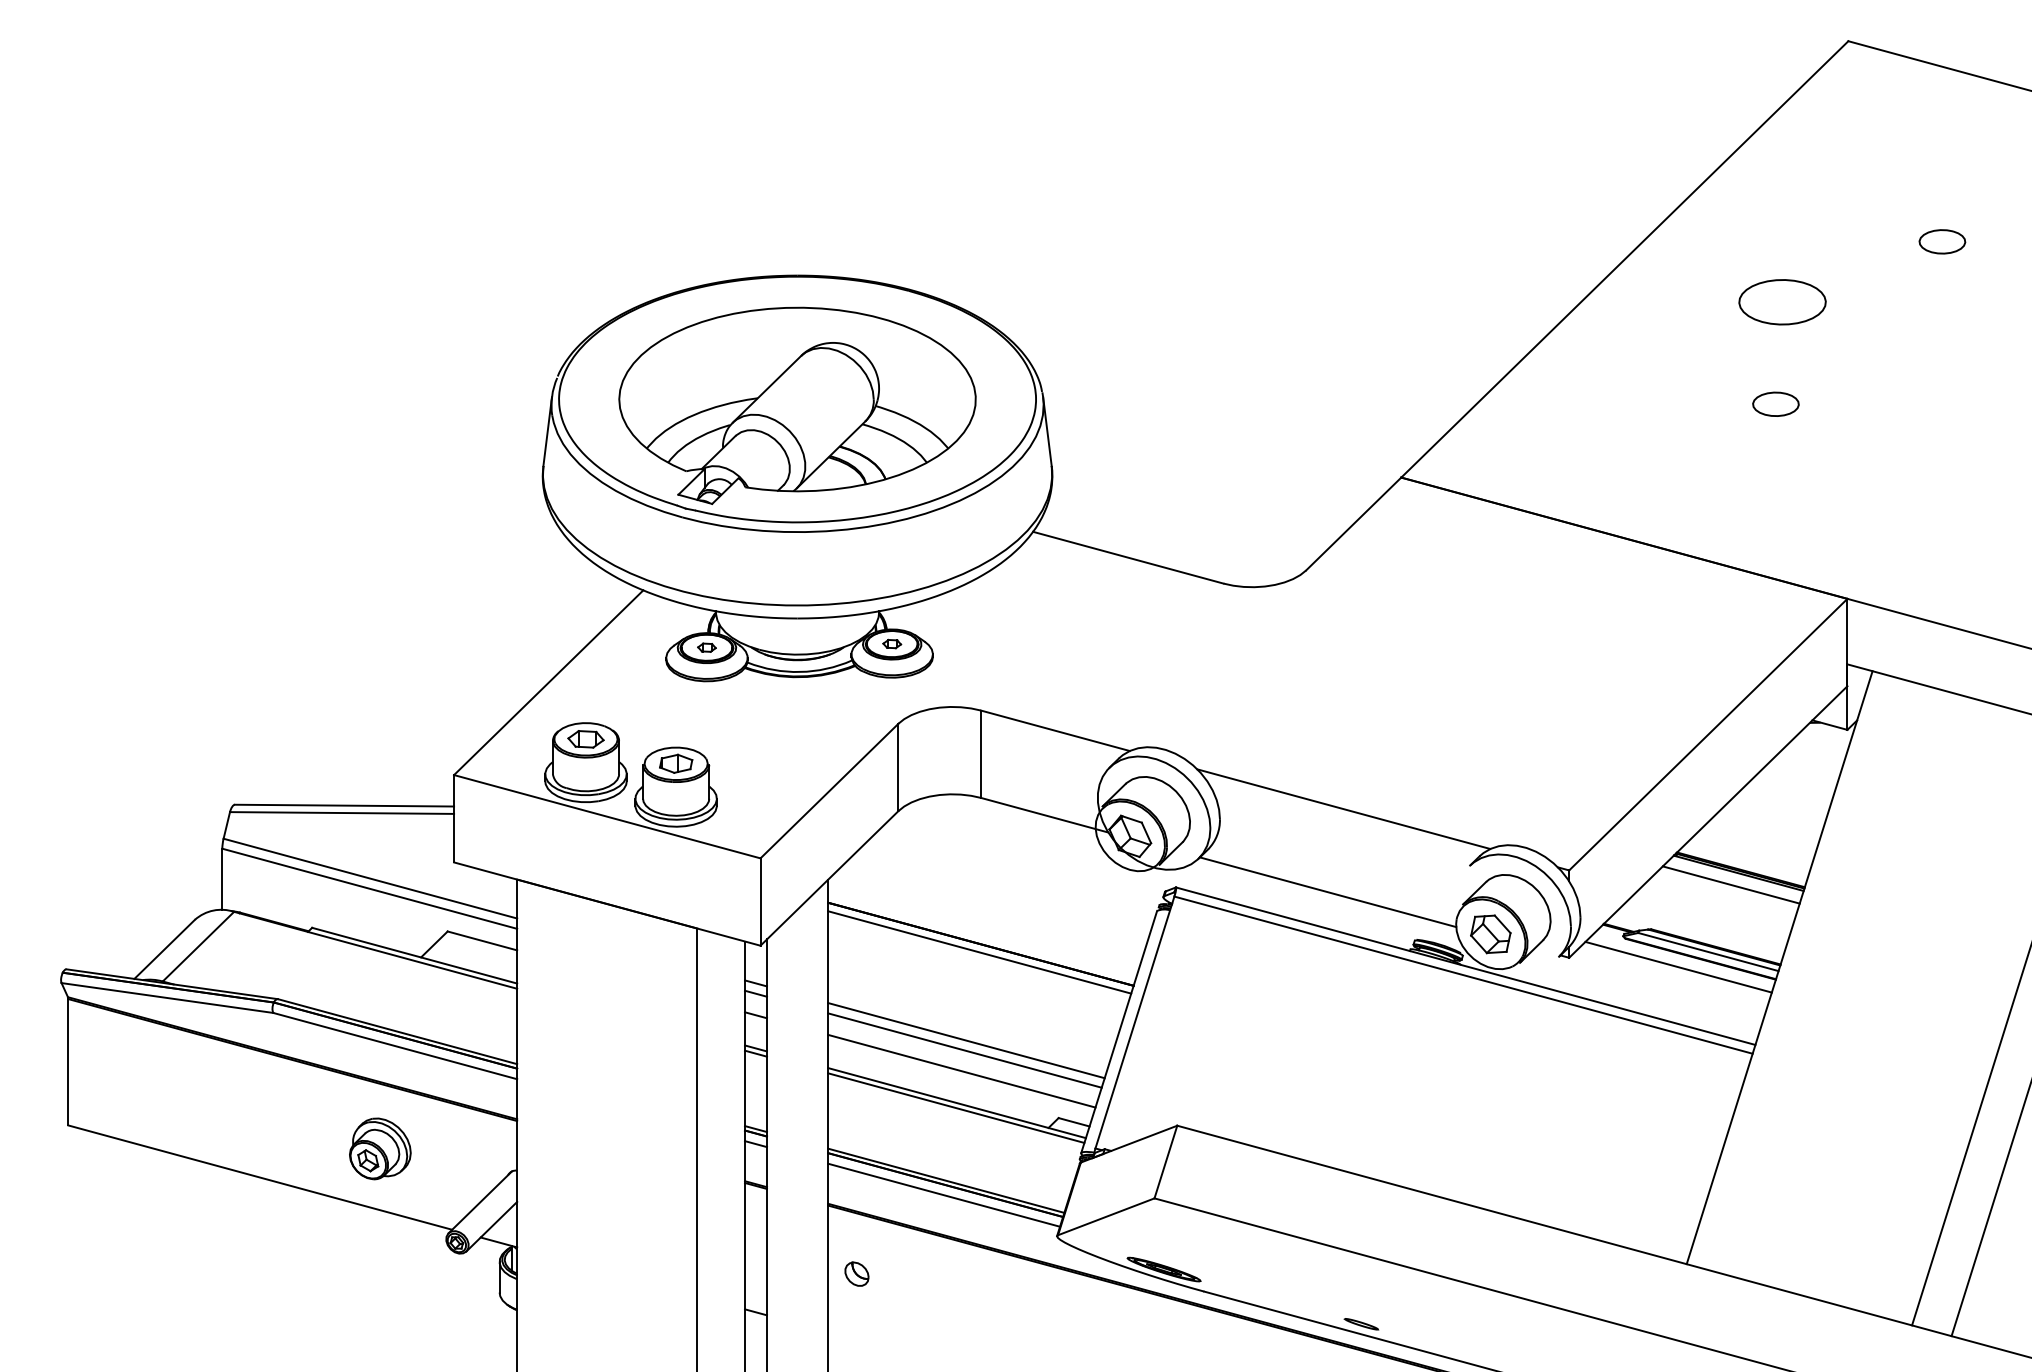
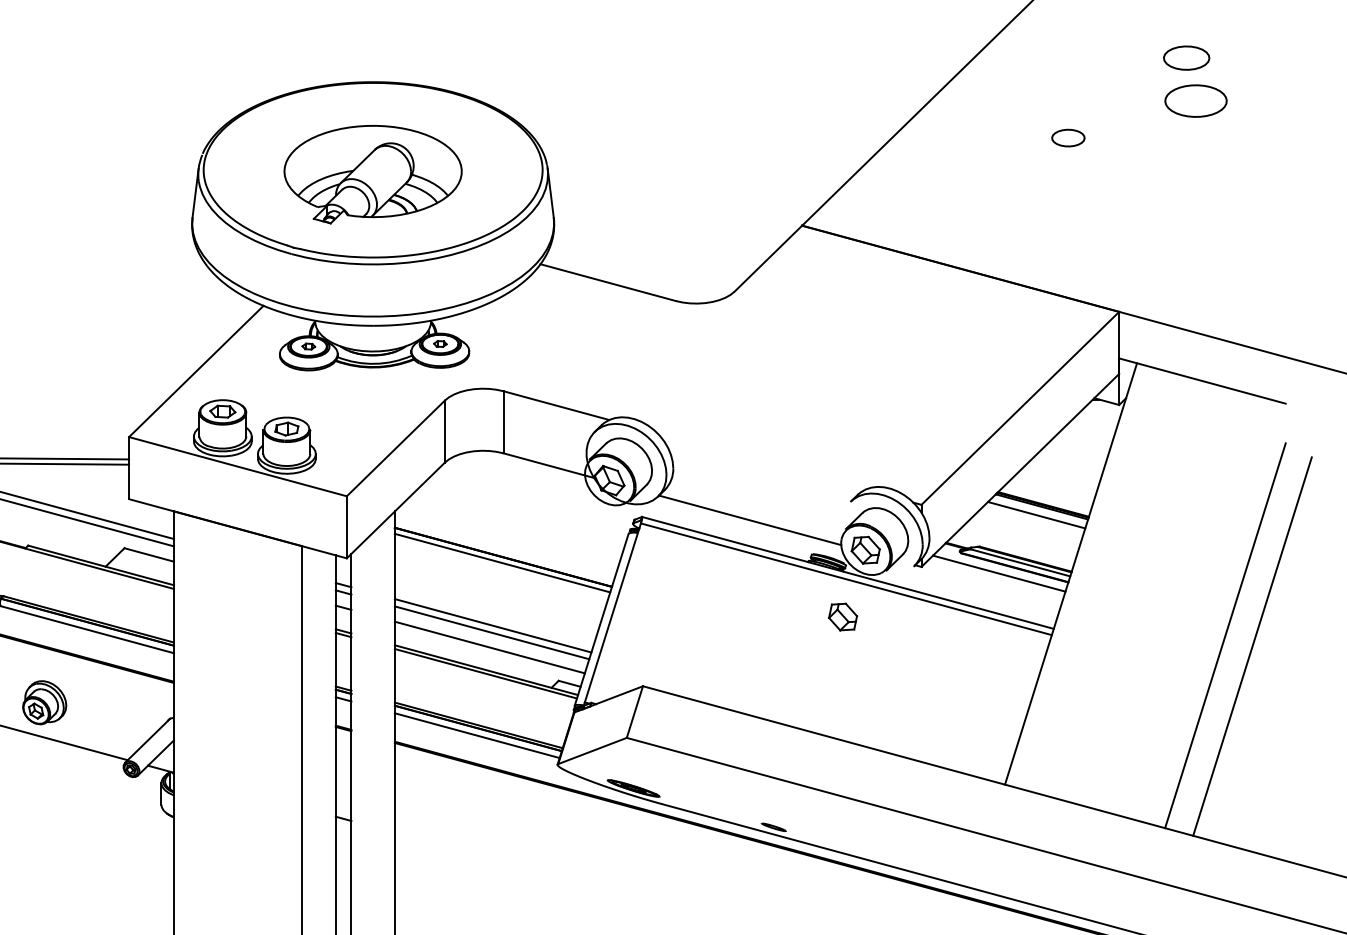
part: (1942, 241) -> (1186, 57), size x1.4
part: (1782, 302) -> (1195, 101), moved
part: (1775, 403) -> (1068, 137), moved
part: (797, 405) -> (373, 174), size x0.7
line: (1343, 808) -> (761, 460), removed
part: (1458, 1028) -> (842, 617), added
part: (380, 1148) -> (44, 702), moved
part: (856, 1273) -> (415, 791), removed

